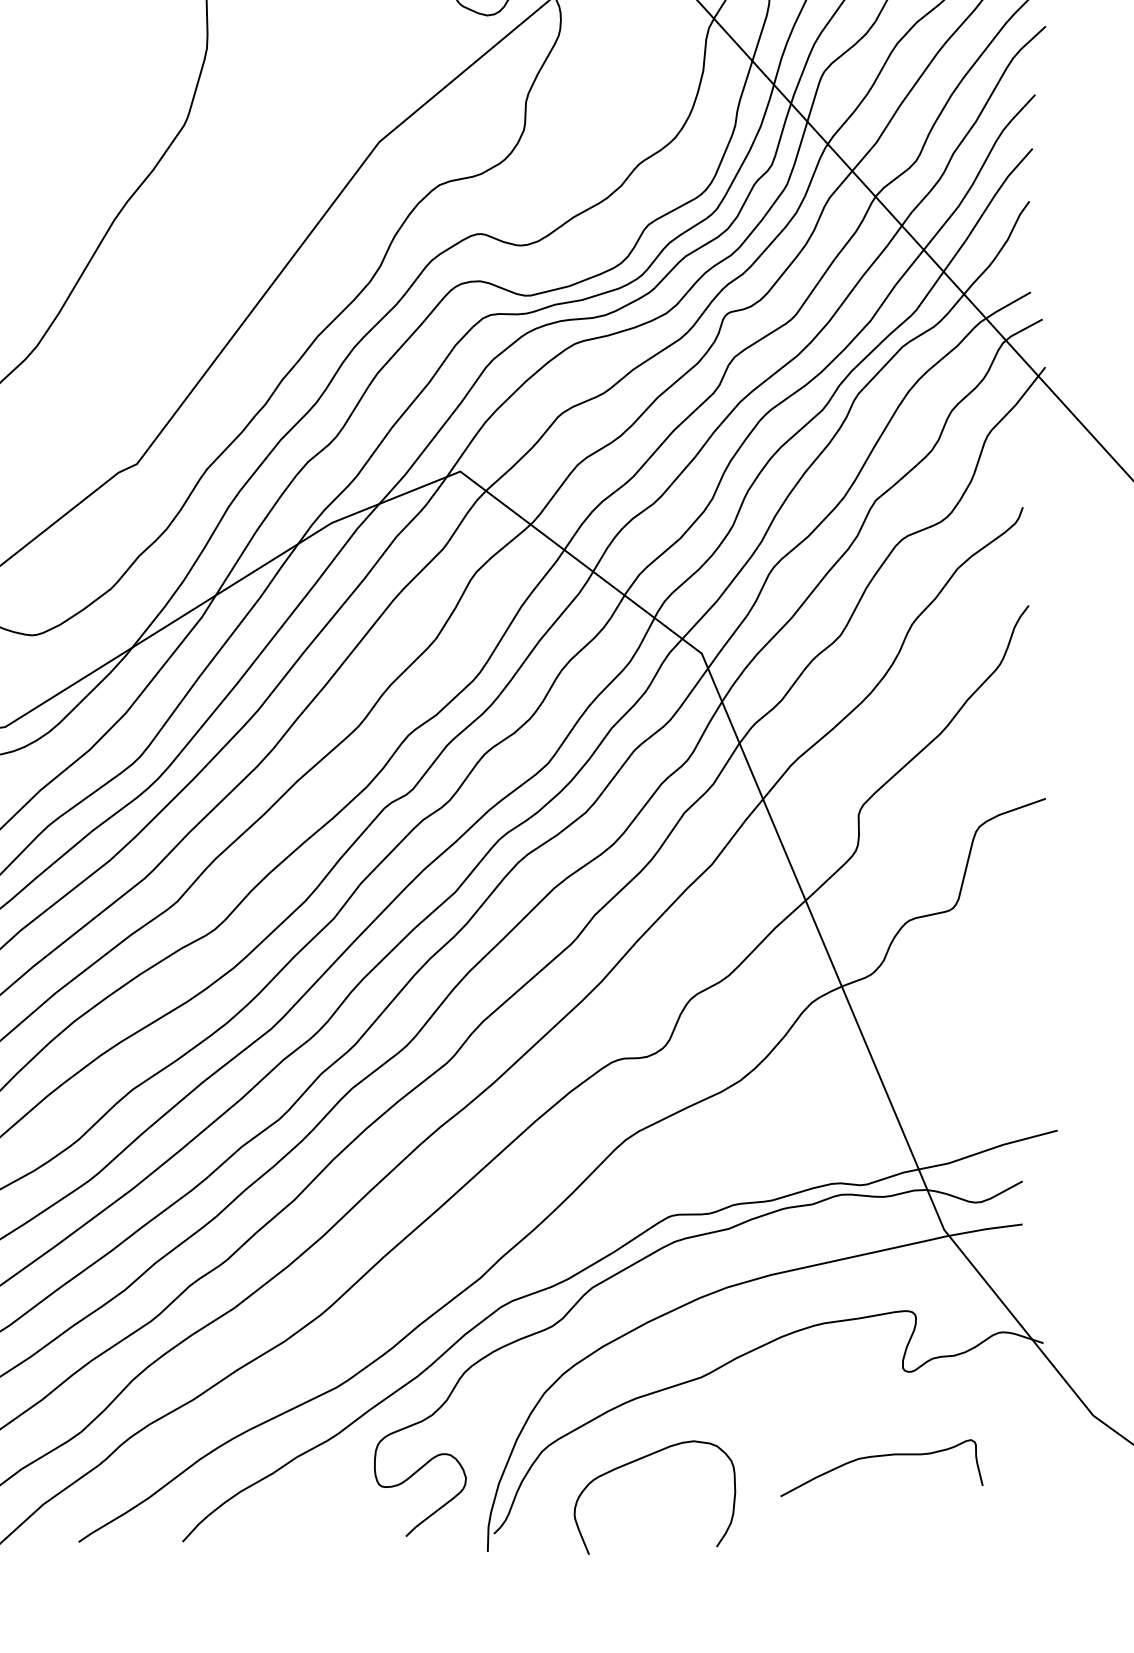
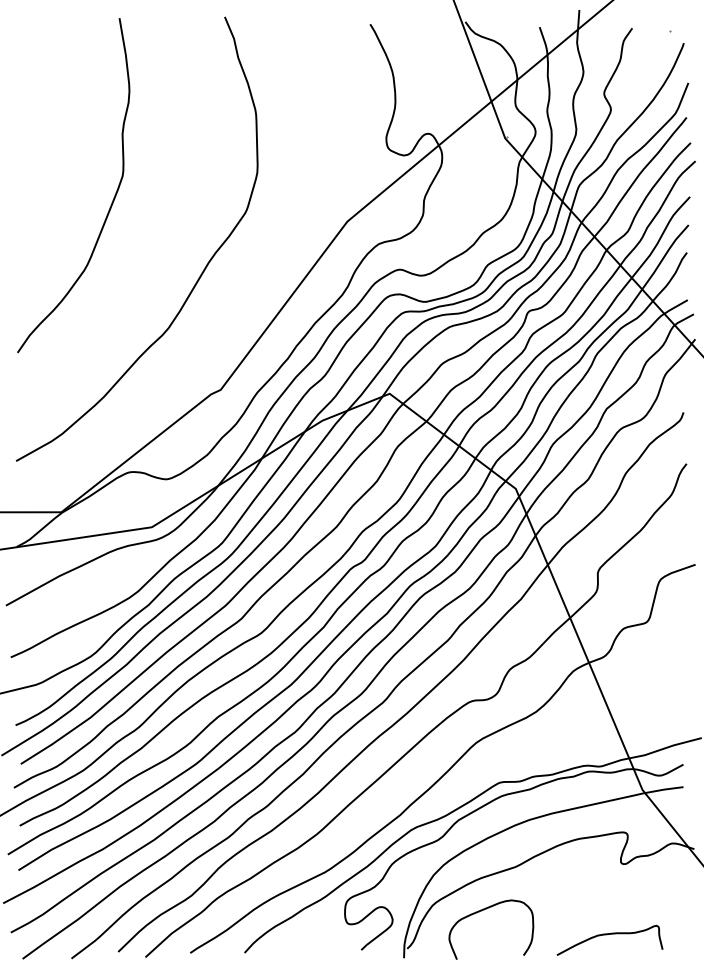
curve: (877, 1458) -> (607, 935), moved

